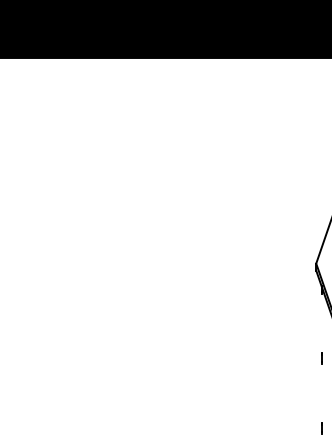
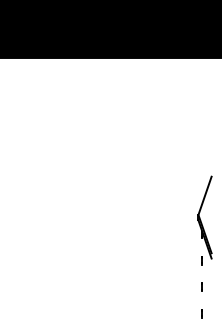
line: (321, 323) -> (202, 260), added
line: (321, 393) -> (202, 313), added

